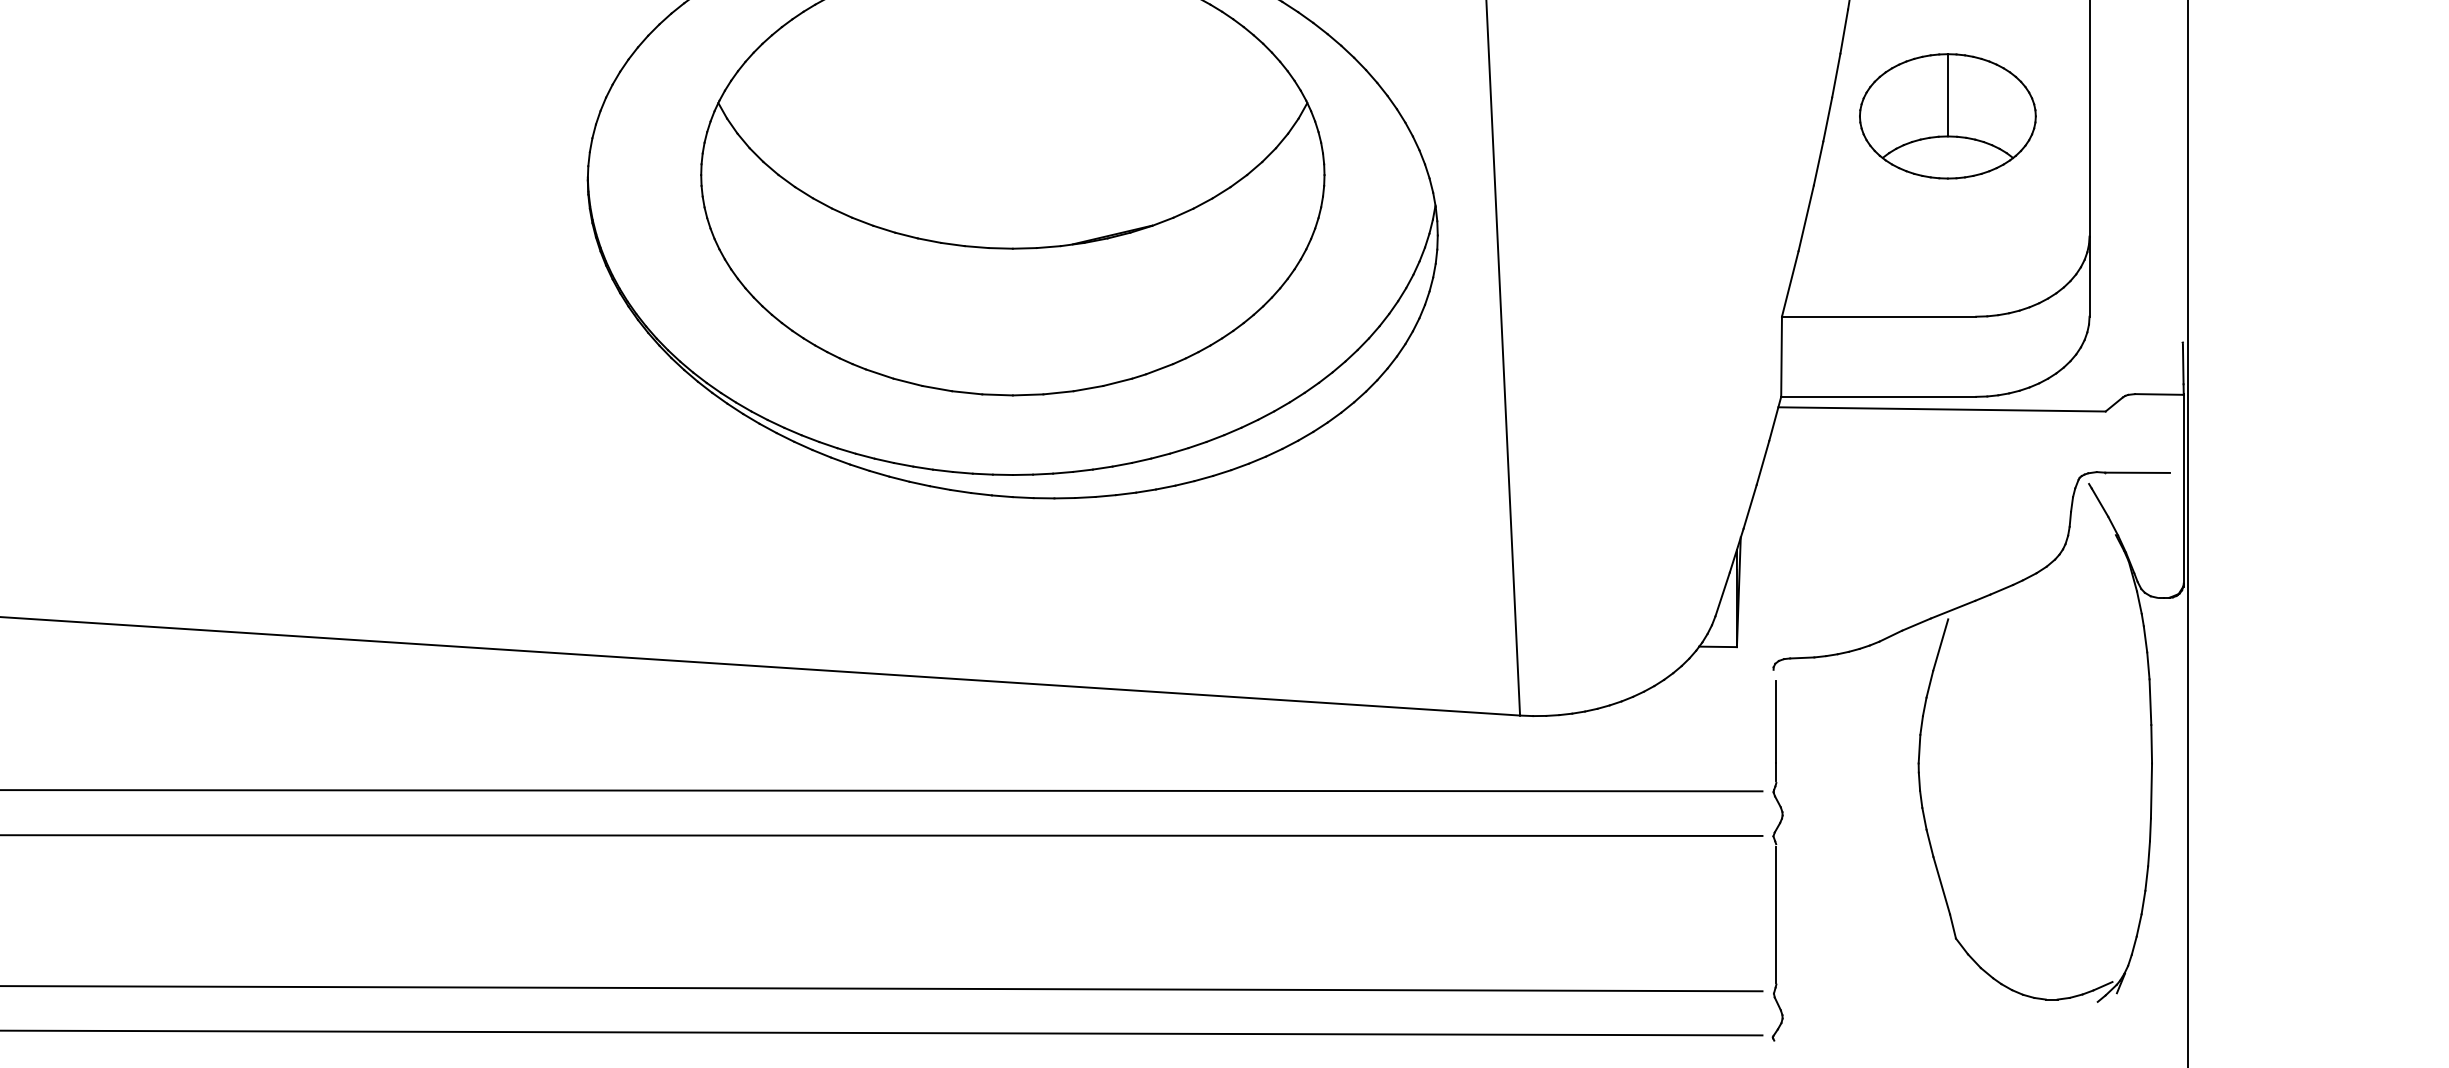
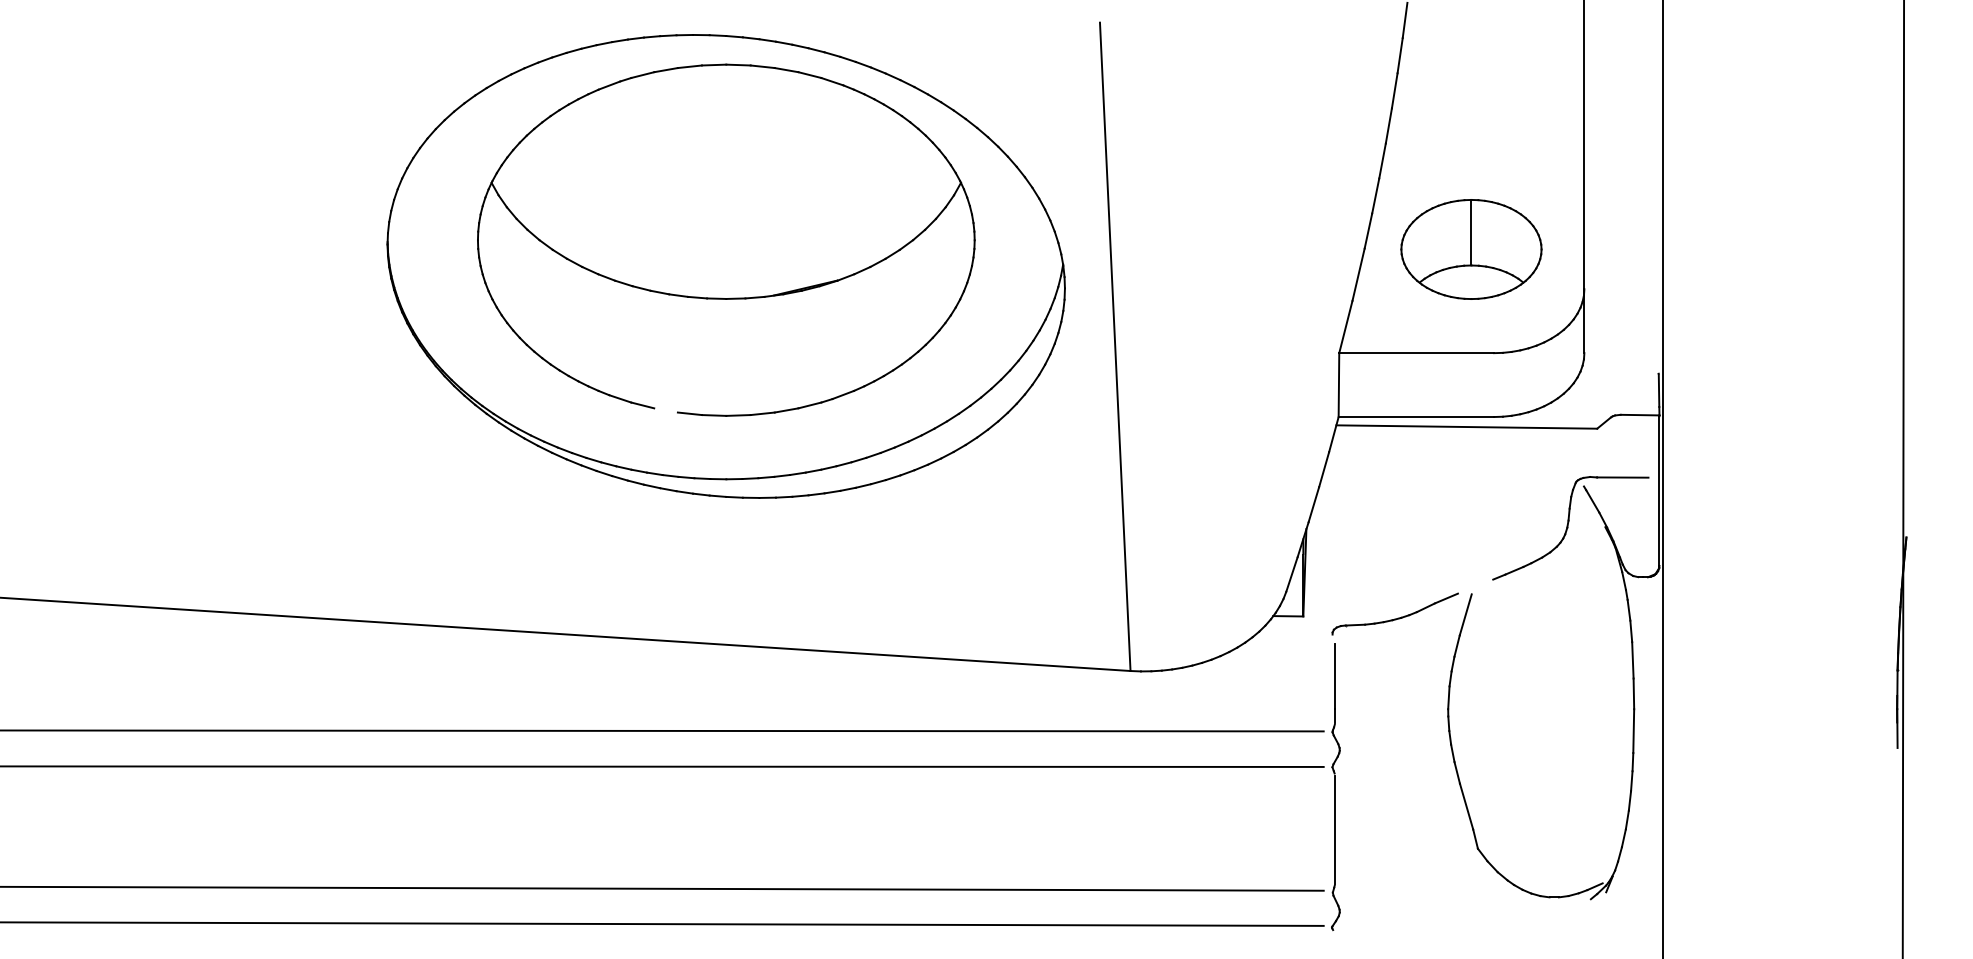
part: (1947, 116) -> (1471, 249), moved
line: (936, 388) -> (665, 410), removed
line: (1952, 609) -> (1475, 586), removed

